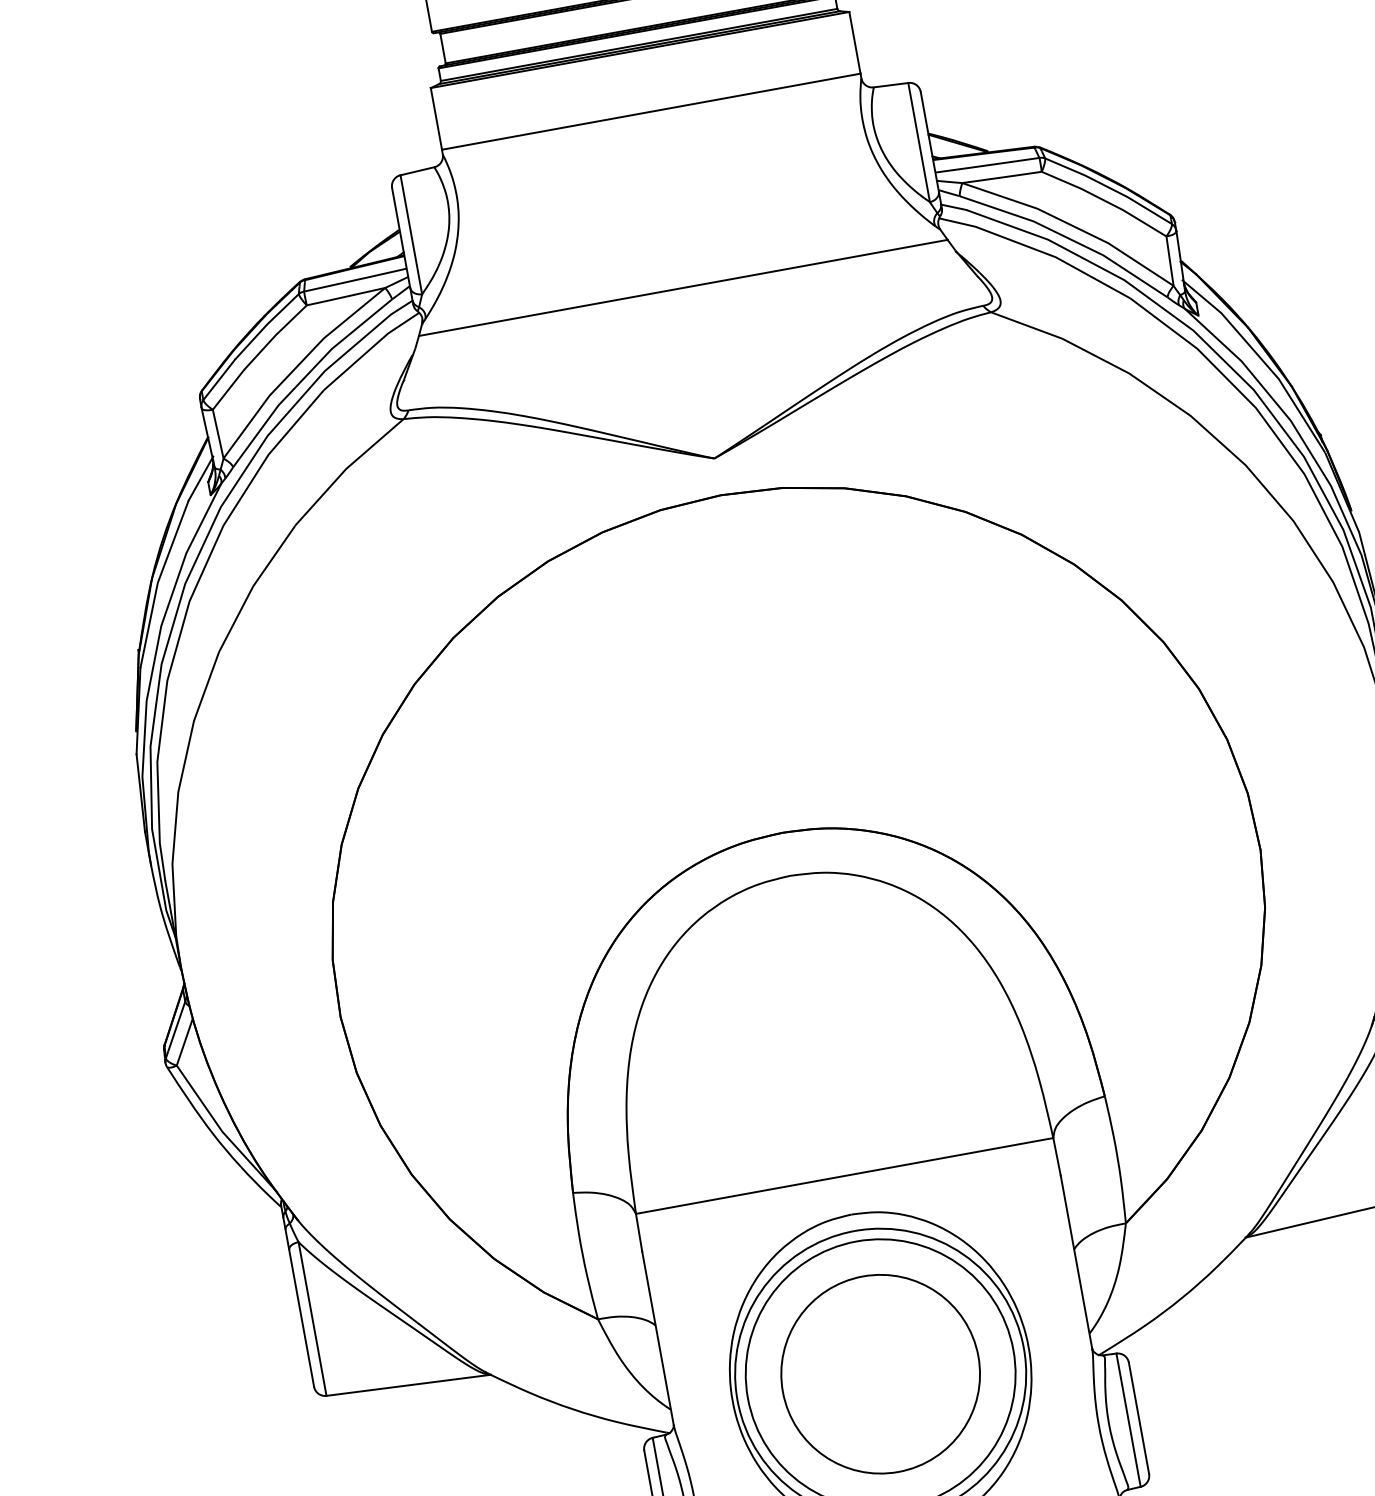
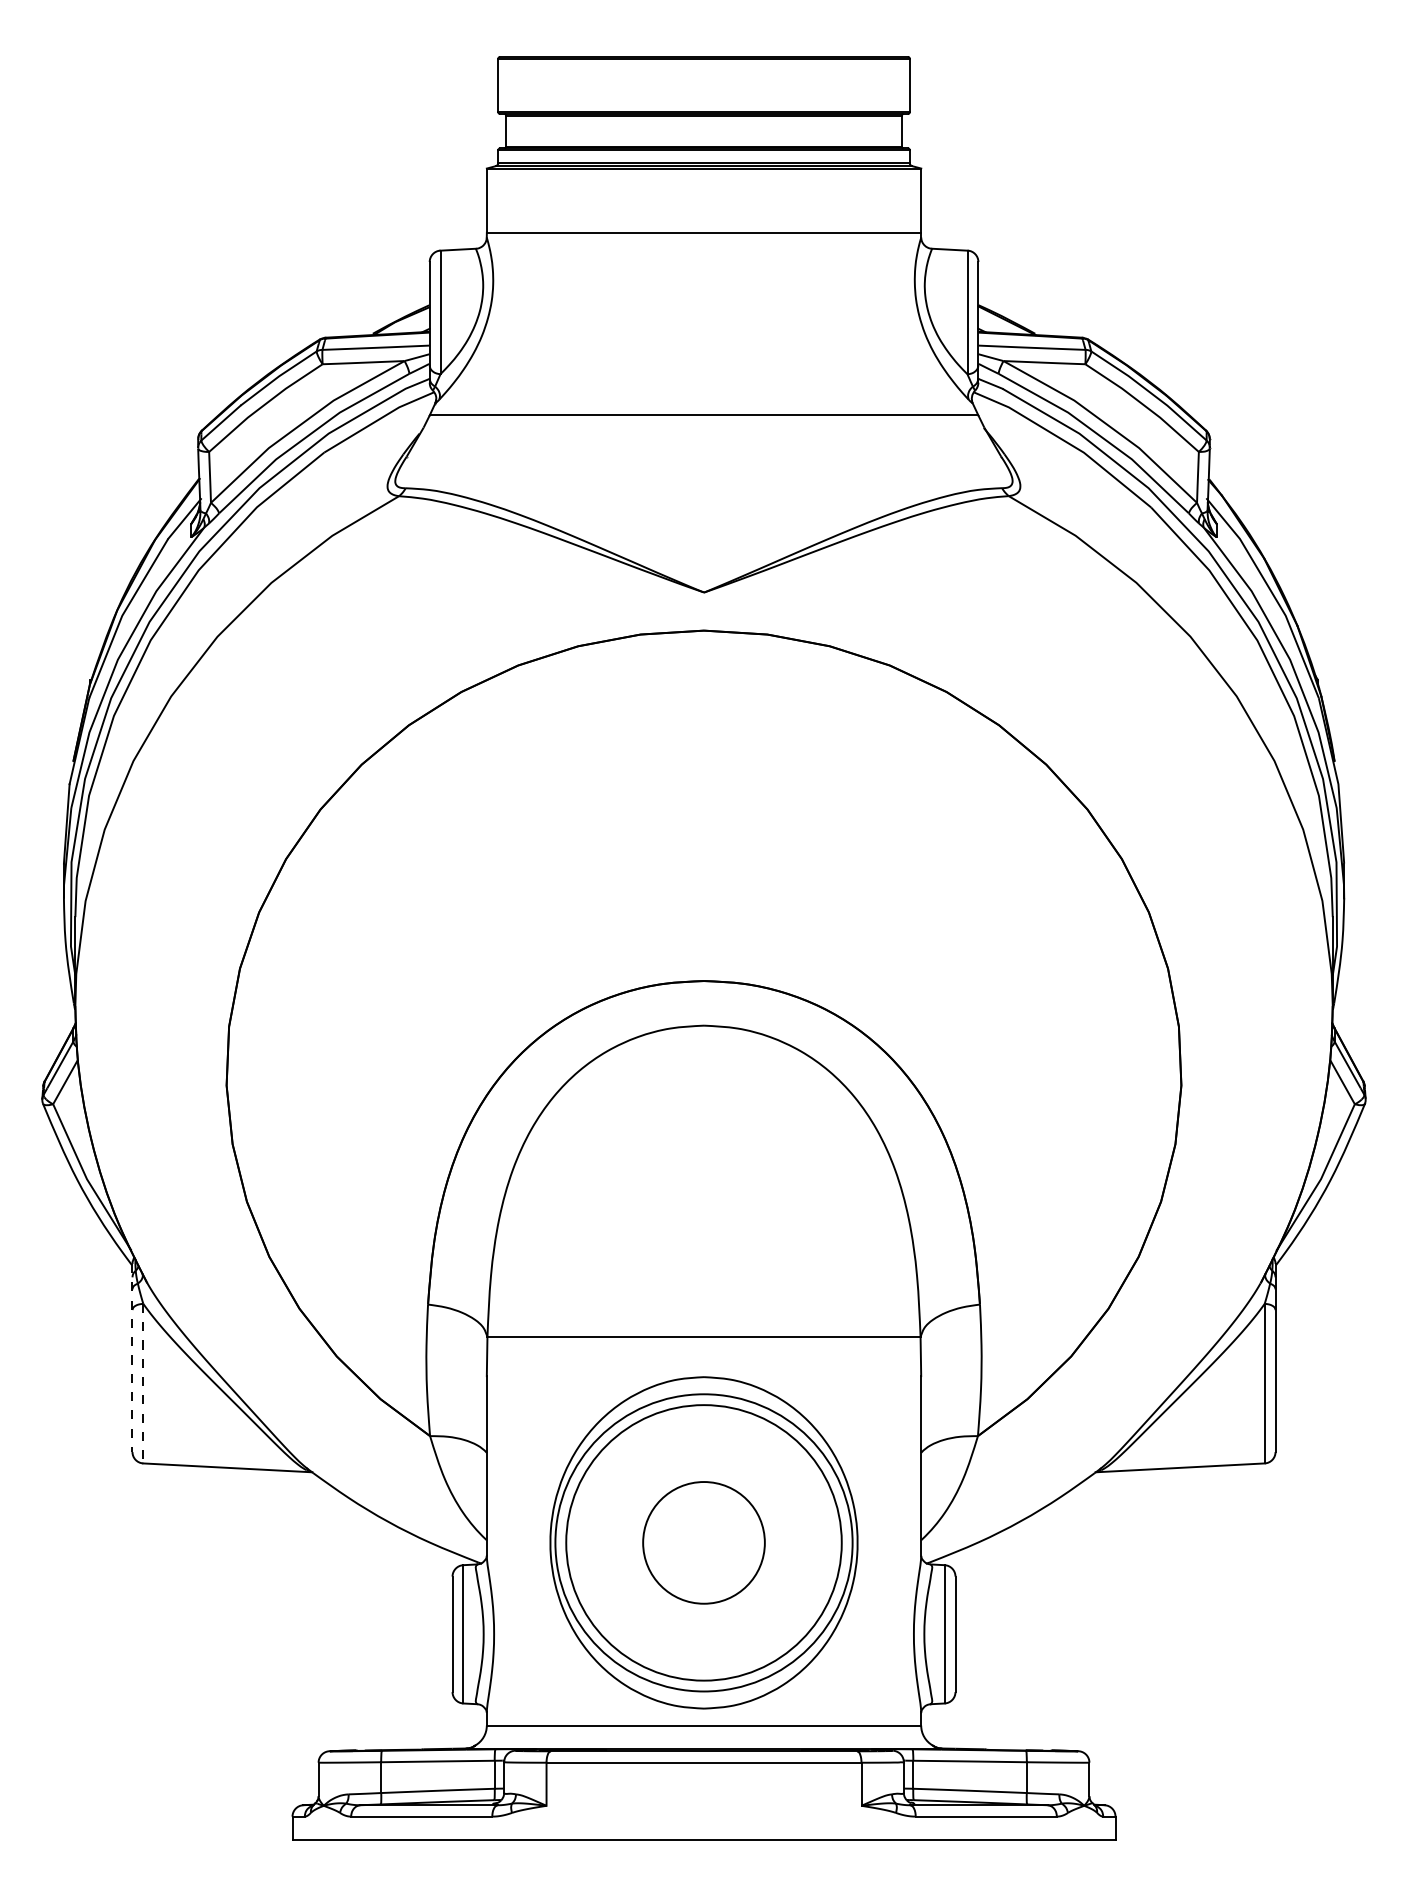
line: (297, 1296) -> (132, 1358), solid -> dashed
line: (312, 1318) -> (143, 1383), solid -> dashed
circle: (880, 1373) -> (703, 1542), size x0.6

